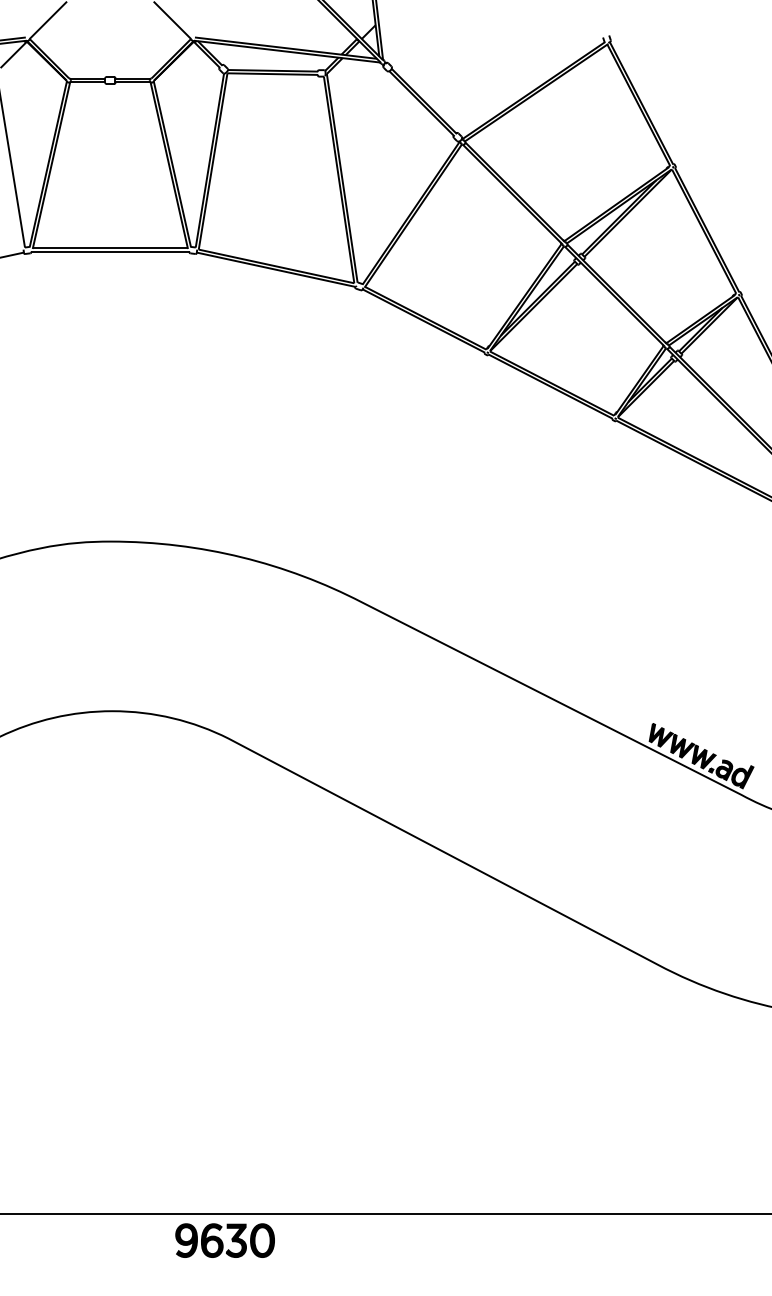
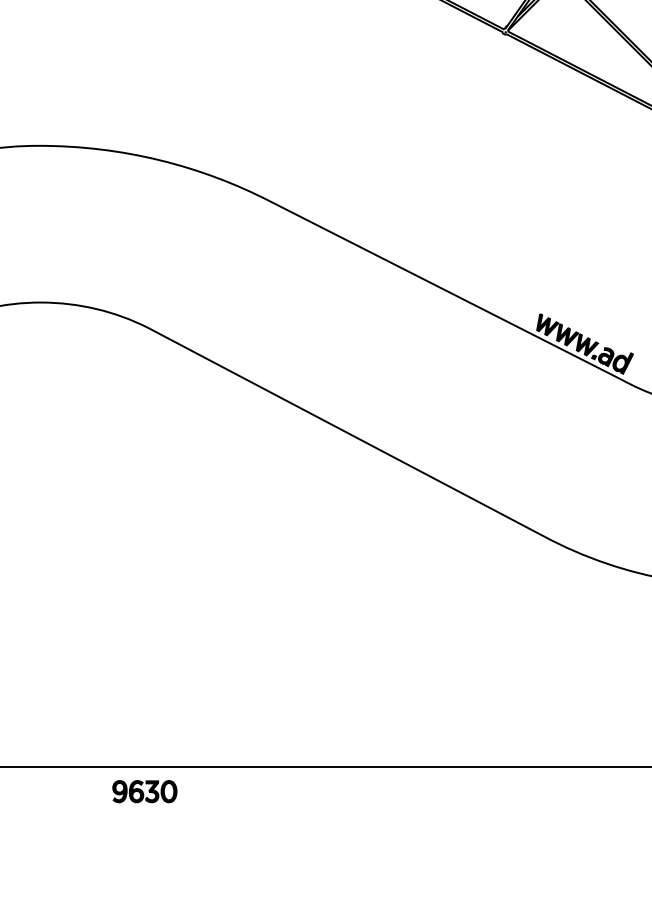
part: (224, 1240) -> (144, 791), size x0.7

